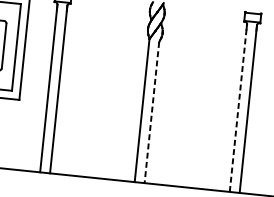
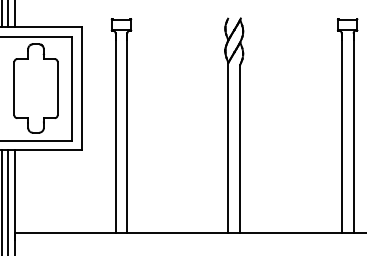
line: (238, 107) -> (341, 132), dashed -> solid
line: (152, 112) -> (240, 149), dashed -> solid

